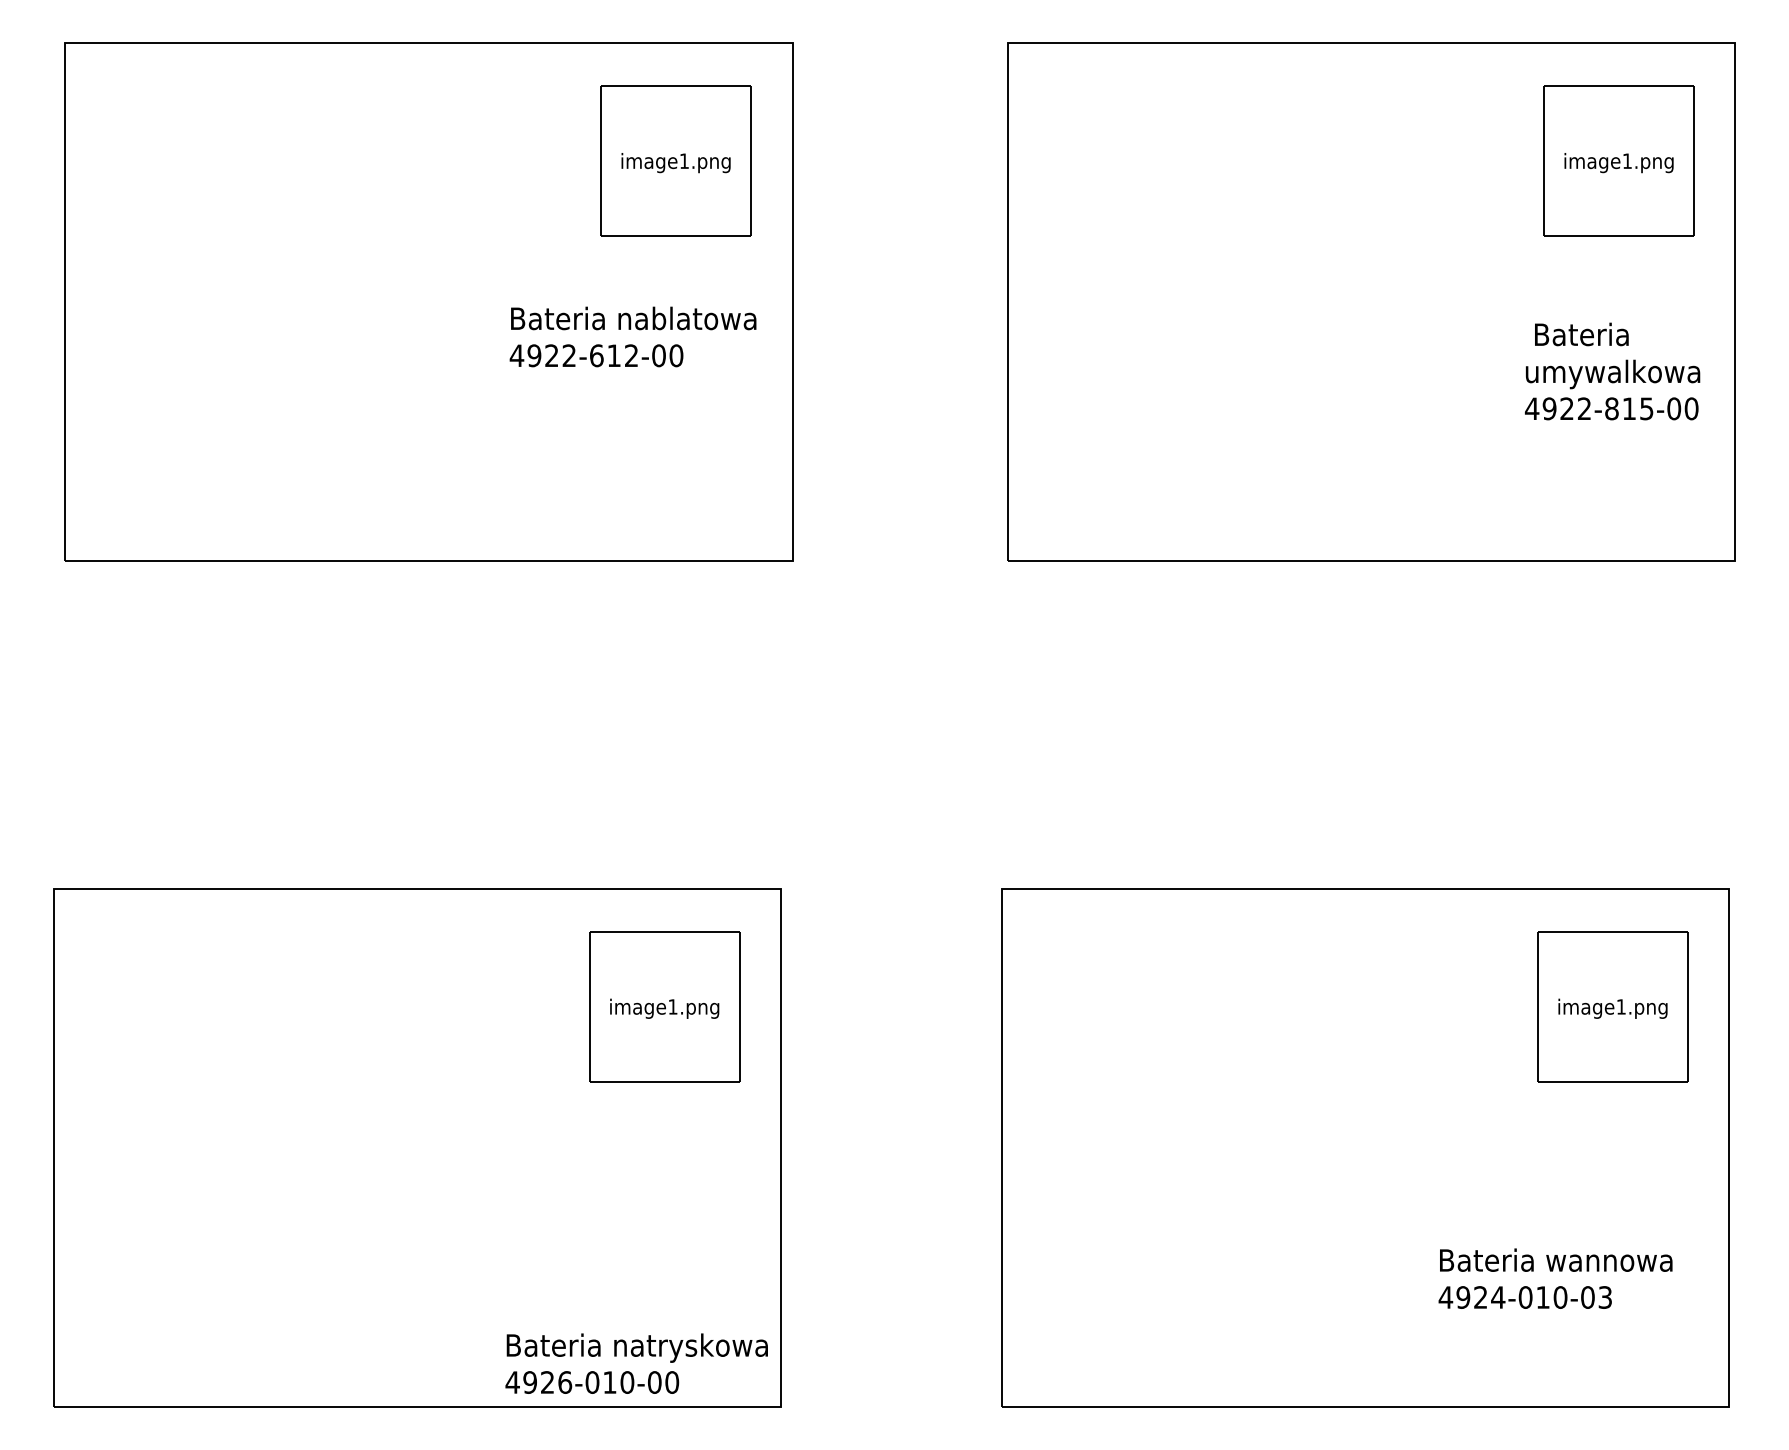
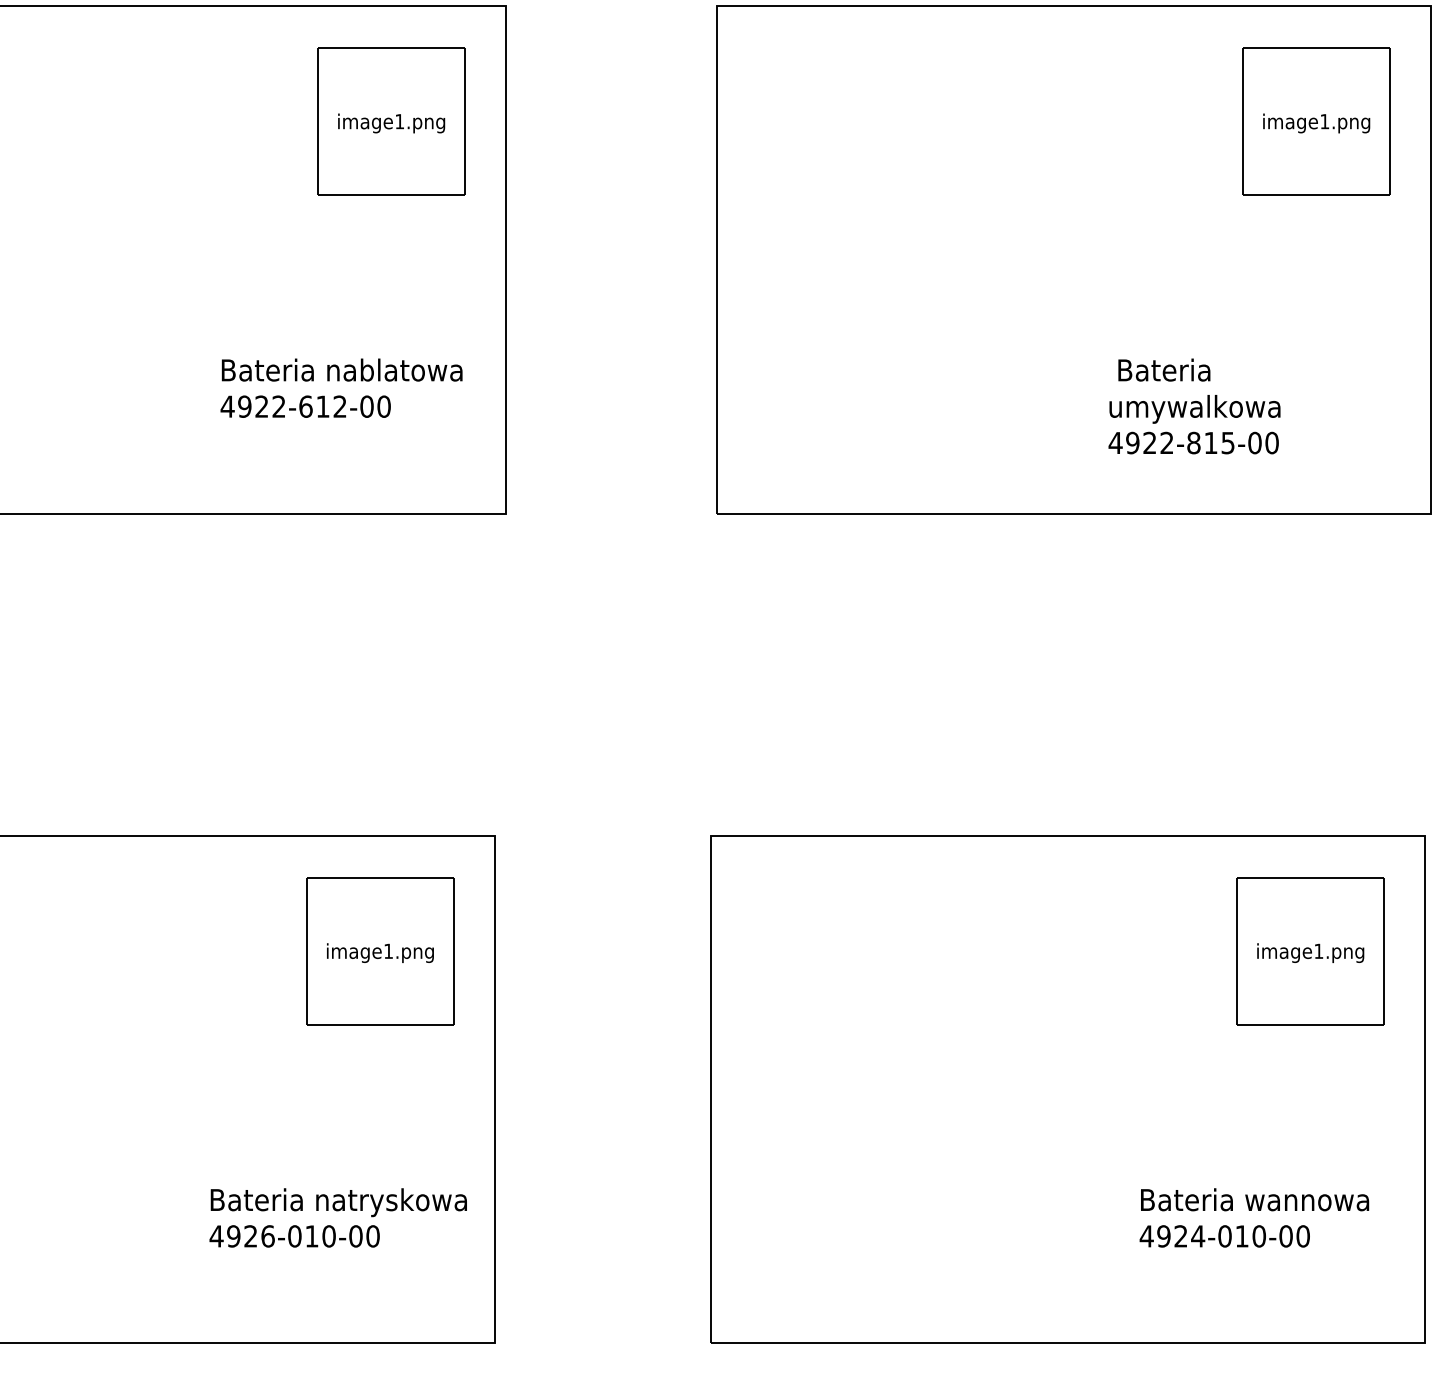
text: (632, 336) -> (341, 387), moved
text: (1612, 371) -> (1194, 406), moved
text: (1605, 1297) -> (1303, 1236), 4924-010-03 -> 4924-010-00
text: (636, 1363) -> (338, 1217), moved

